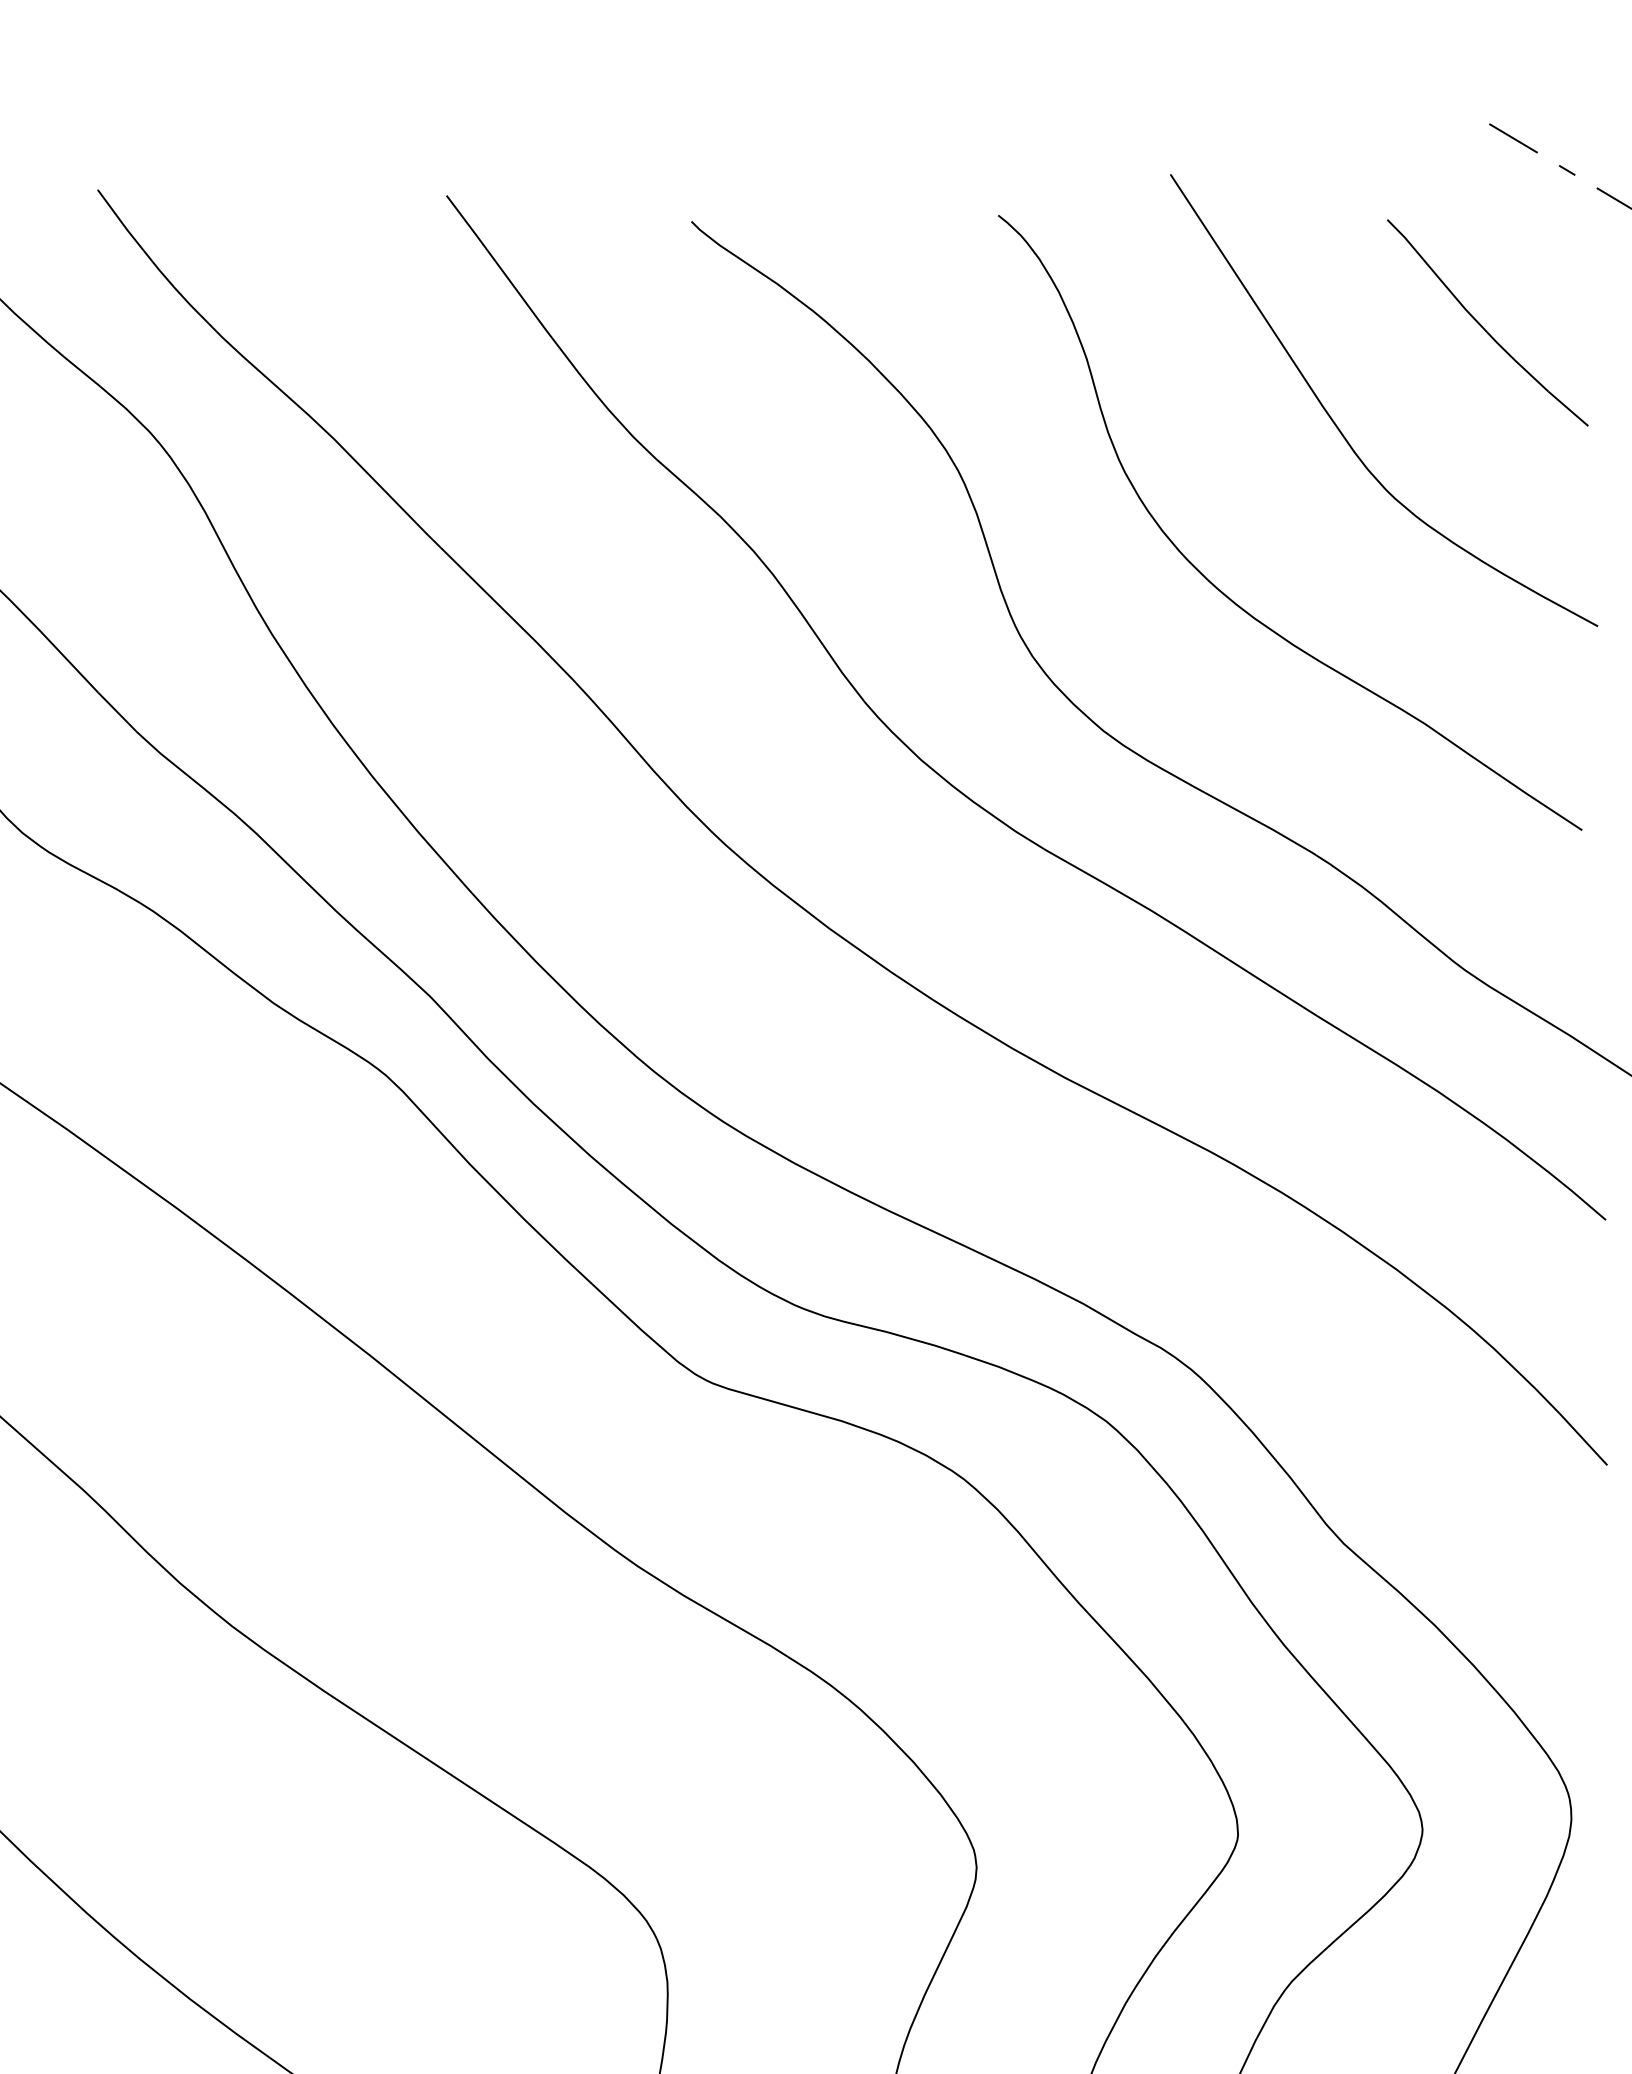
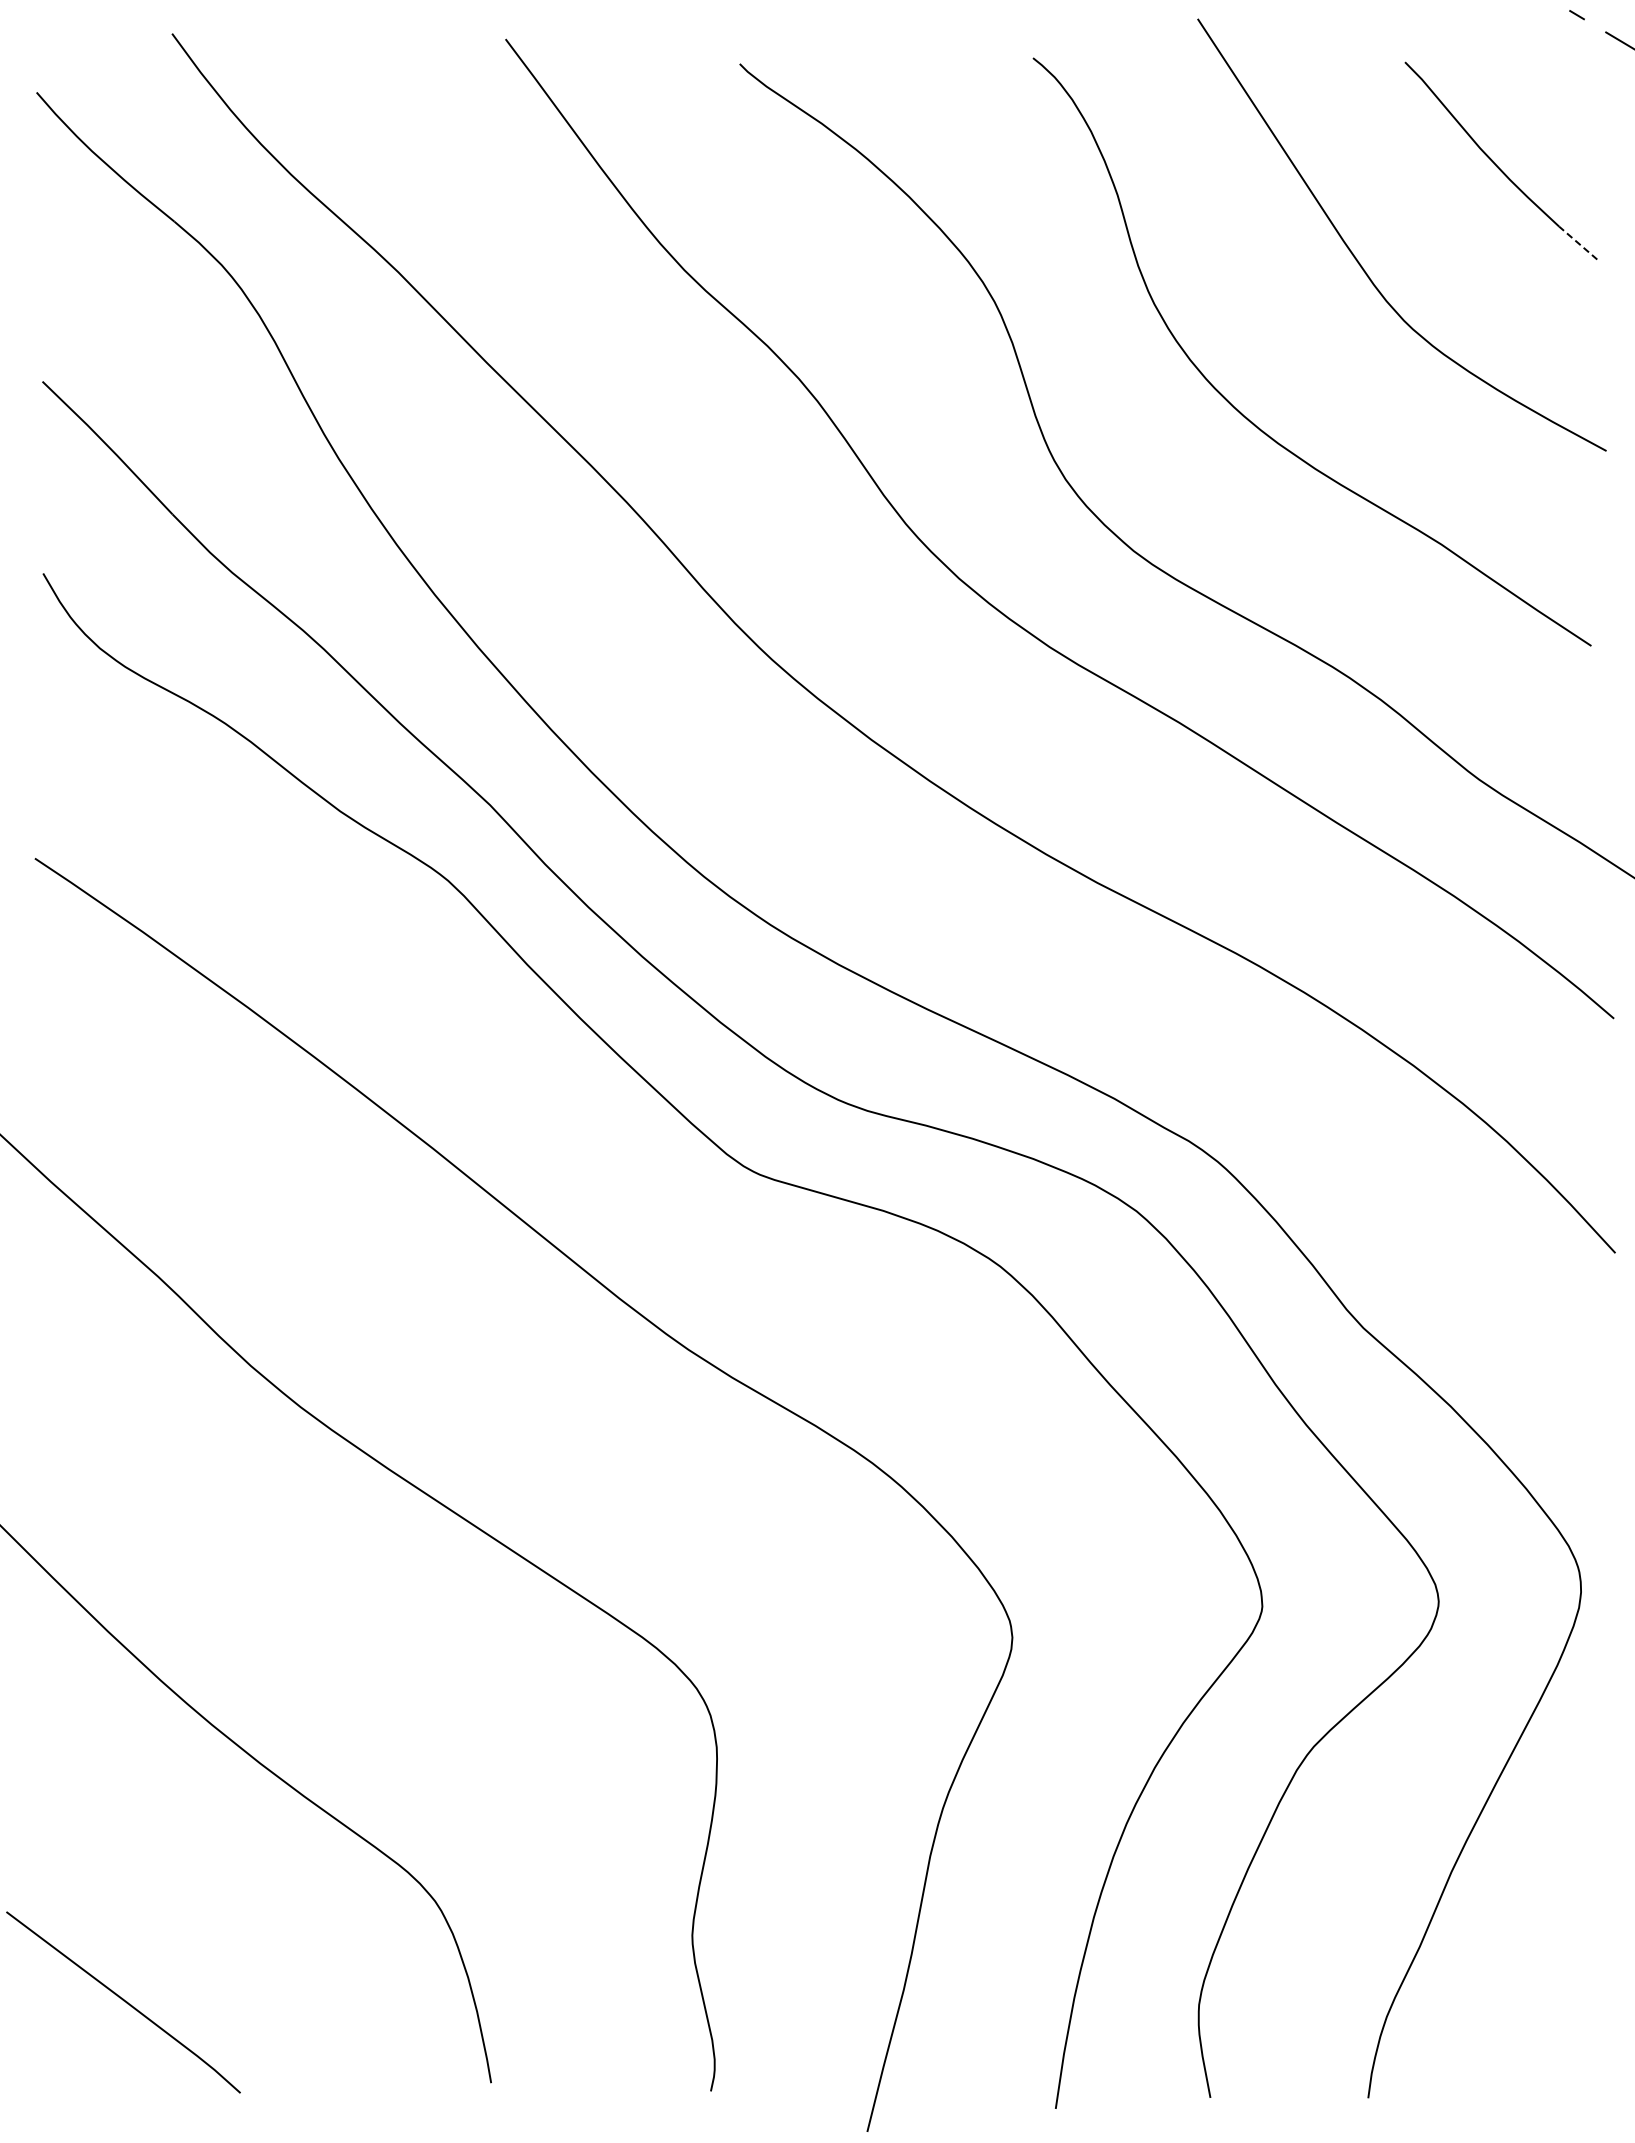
line: (1567, 408) -> (1577, 242), solid -> dashed

